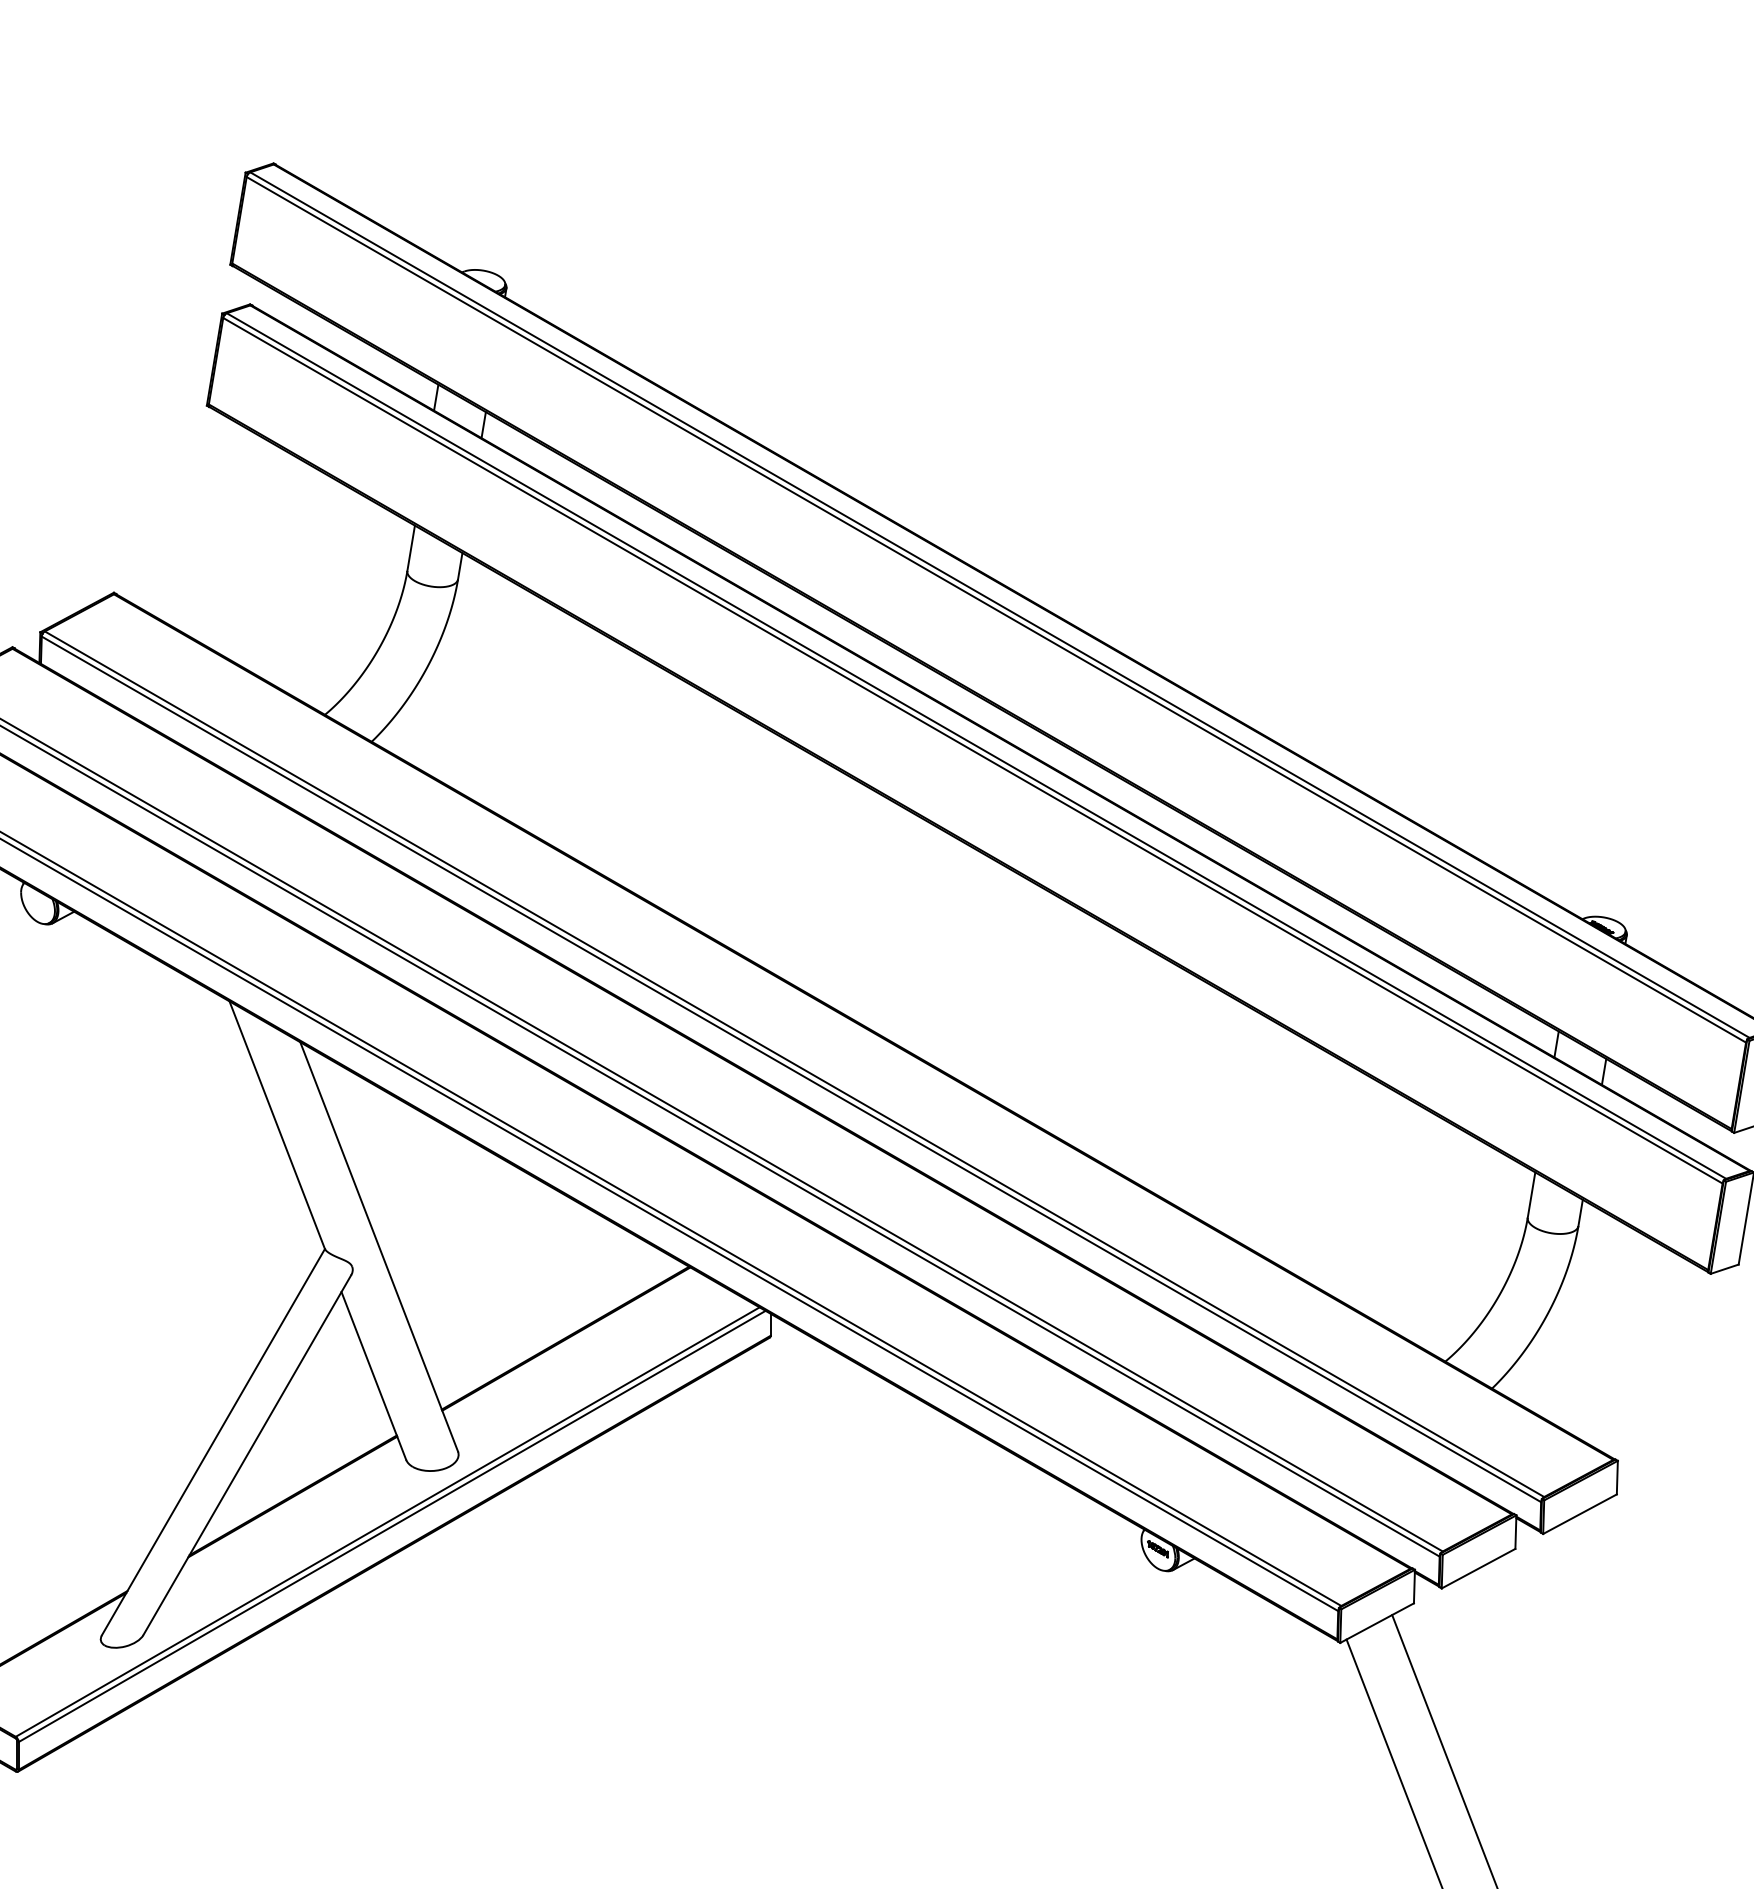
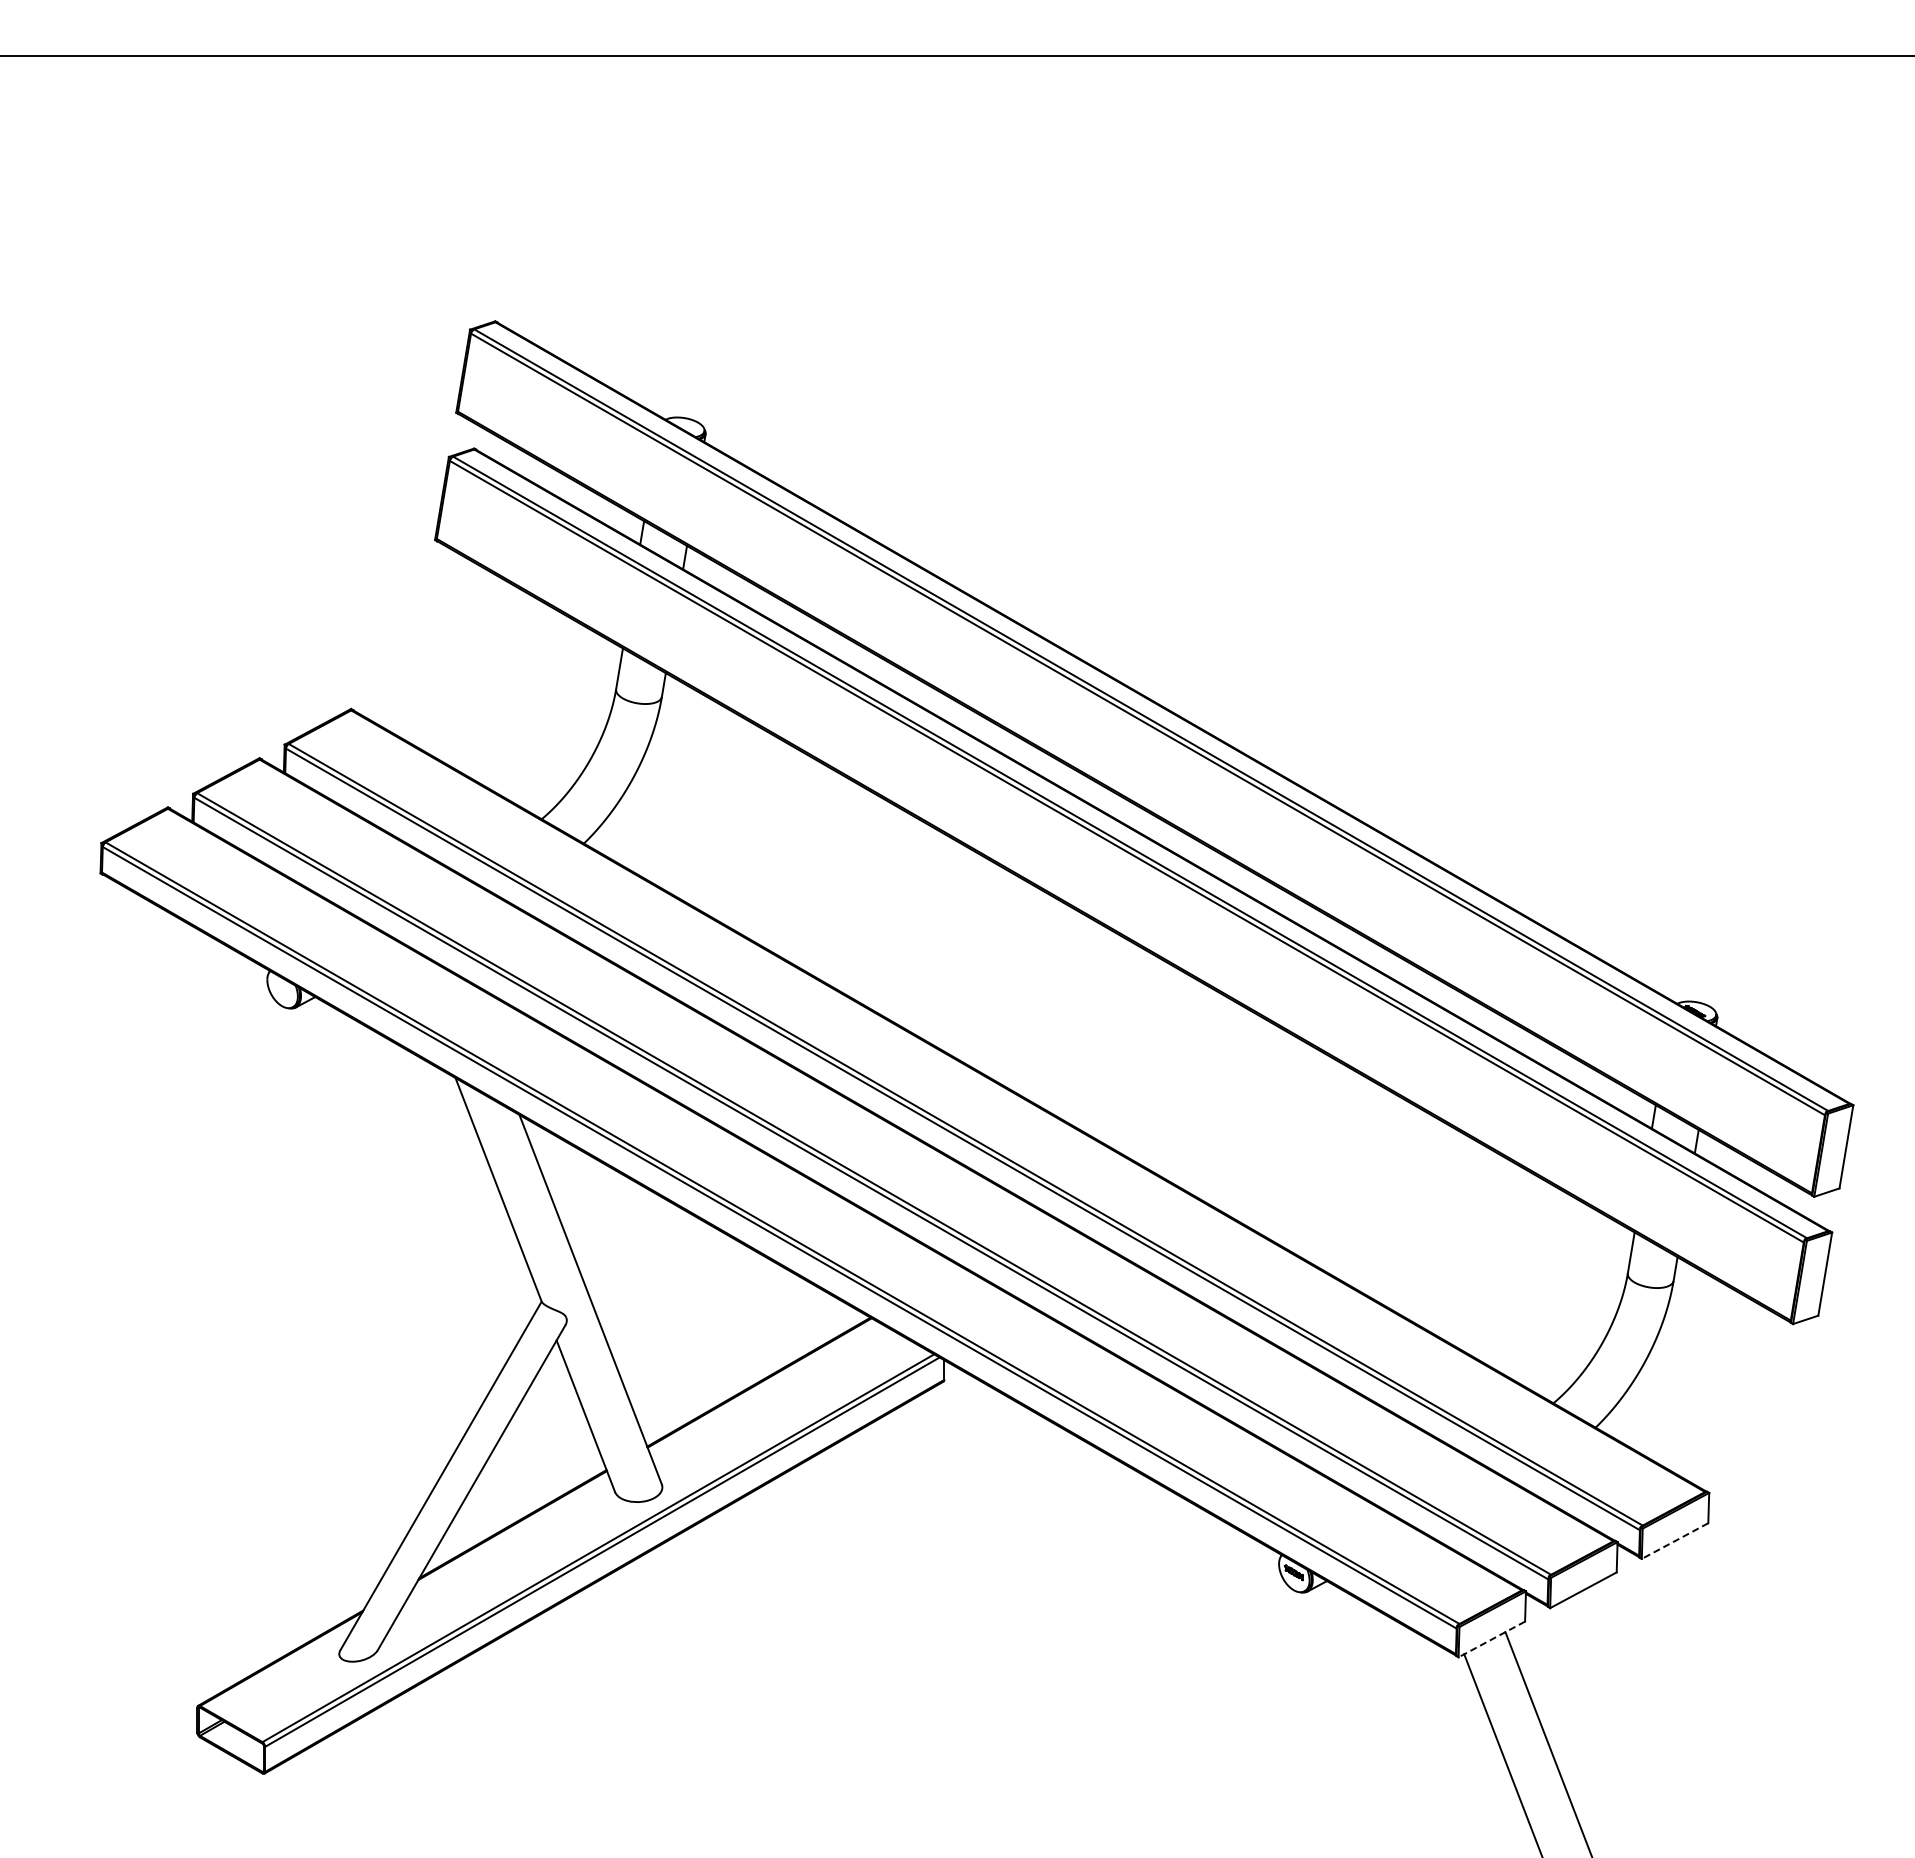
line: (1580, 1514) -> (1675, 1541), solid -> dashed
line: (1376, 1623) -> (1491, 1639), solid -> dashed

